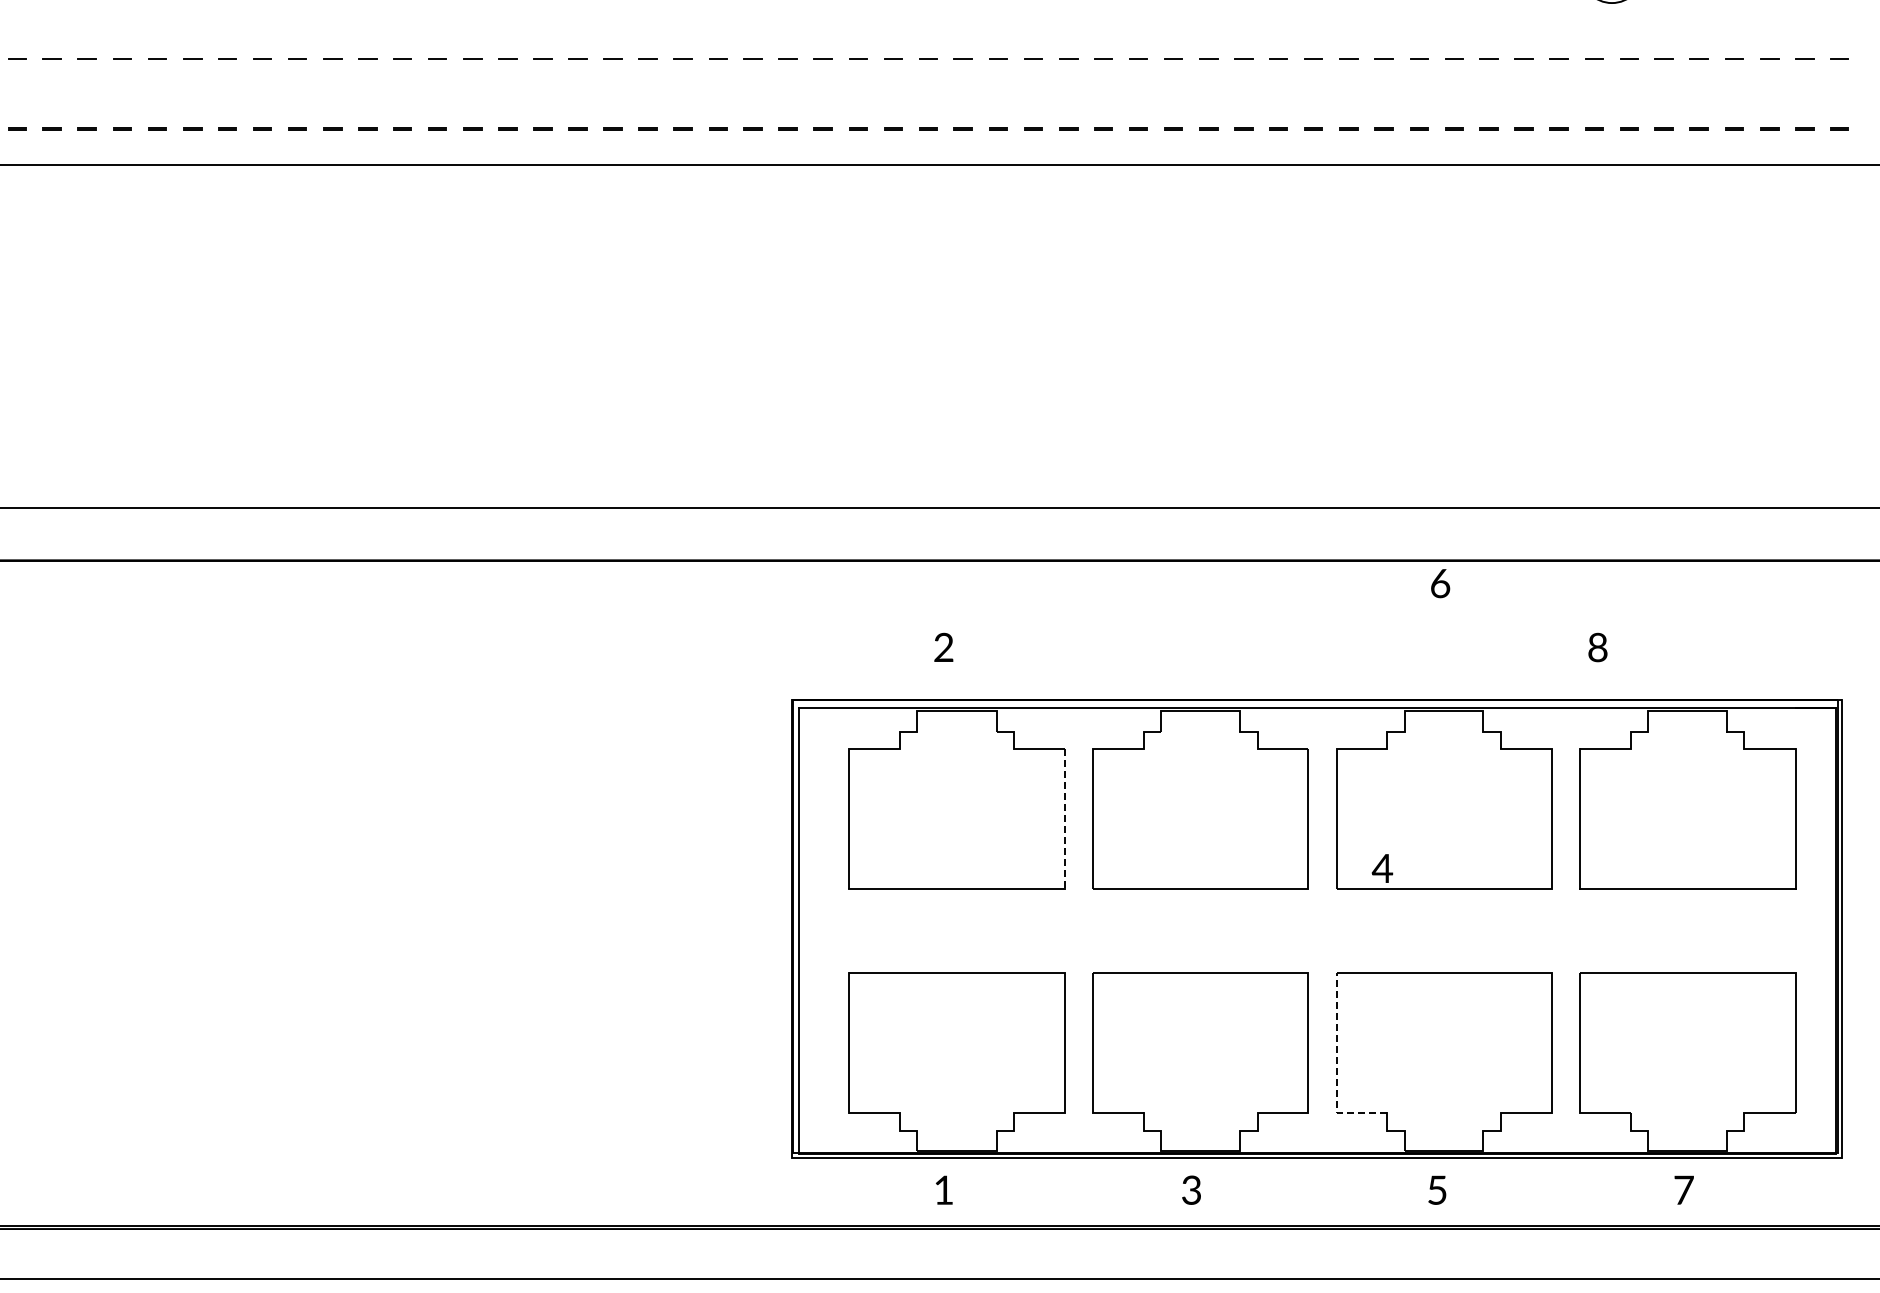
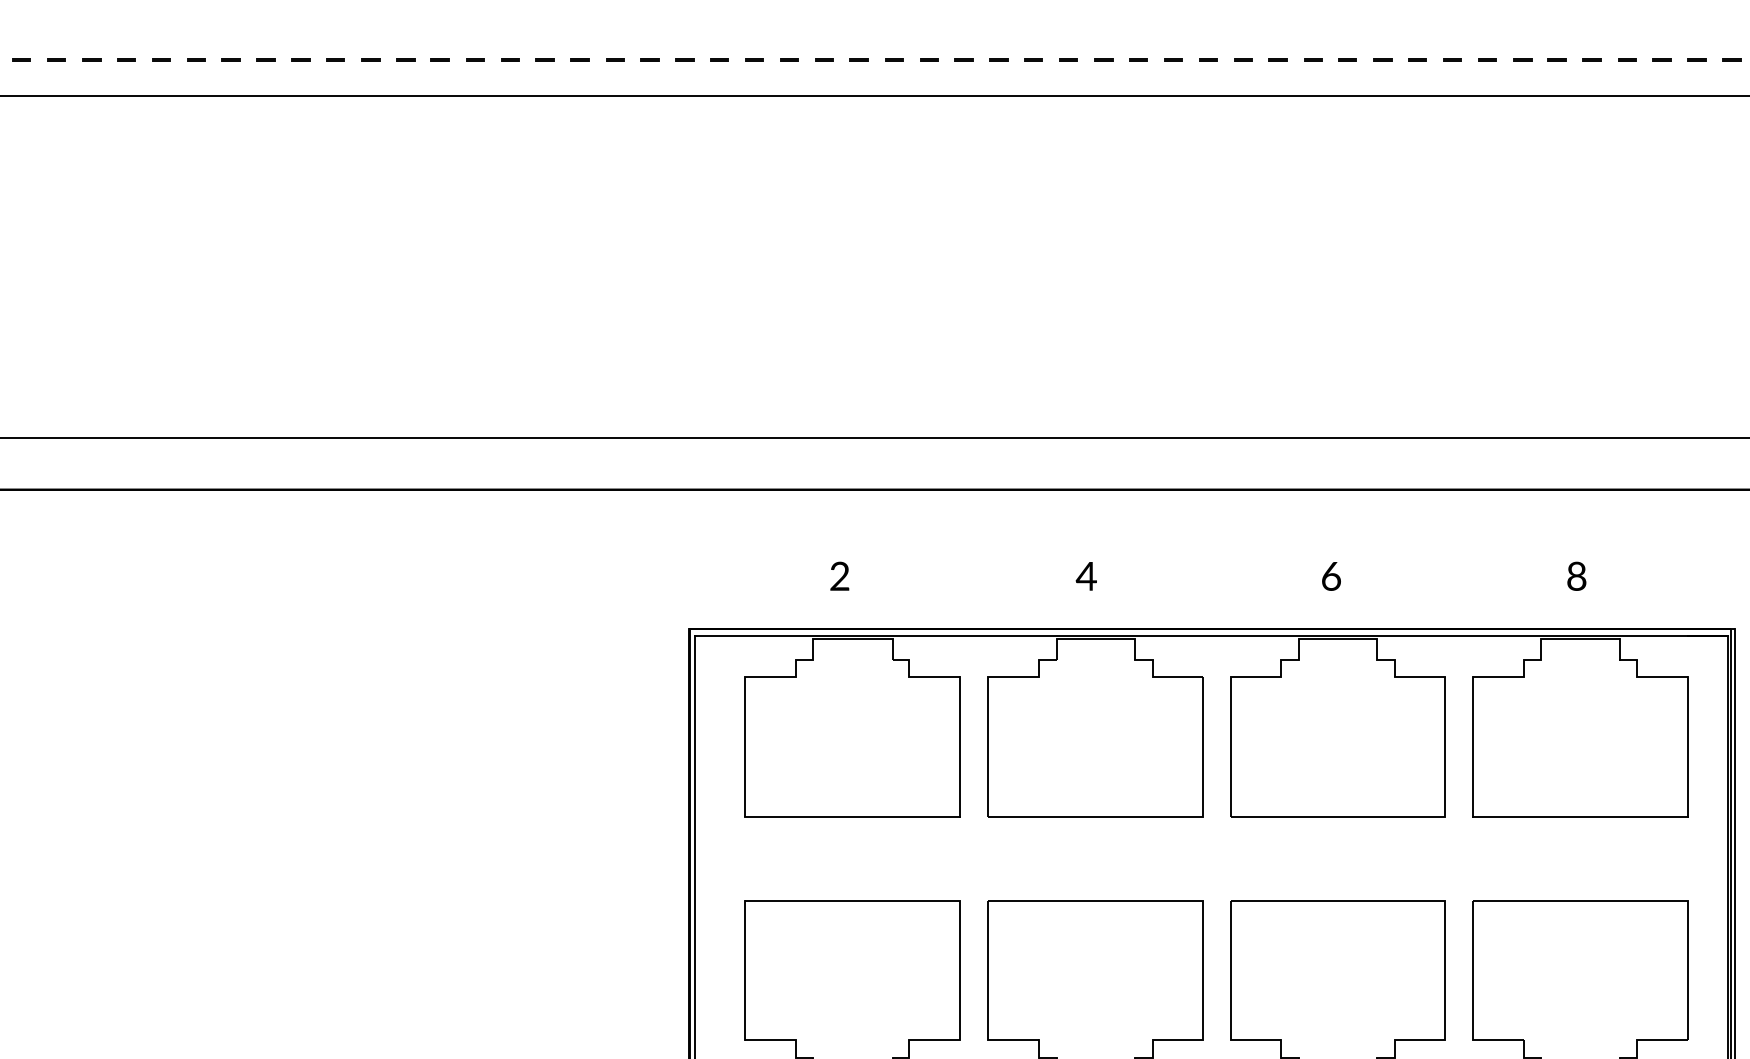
text: (1440, 583) -> (1331, 576), moved
text: (1597, 647) -> (1576, 576), moved
line: (1064, 819) -> (959, 747), dashed -> solid
text: (1382, 868) -> (1086, 576), moved
line: (1336, 1069) -> (1230, 996), dashed -> solid

